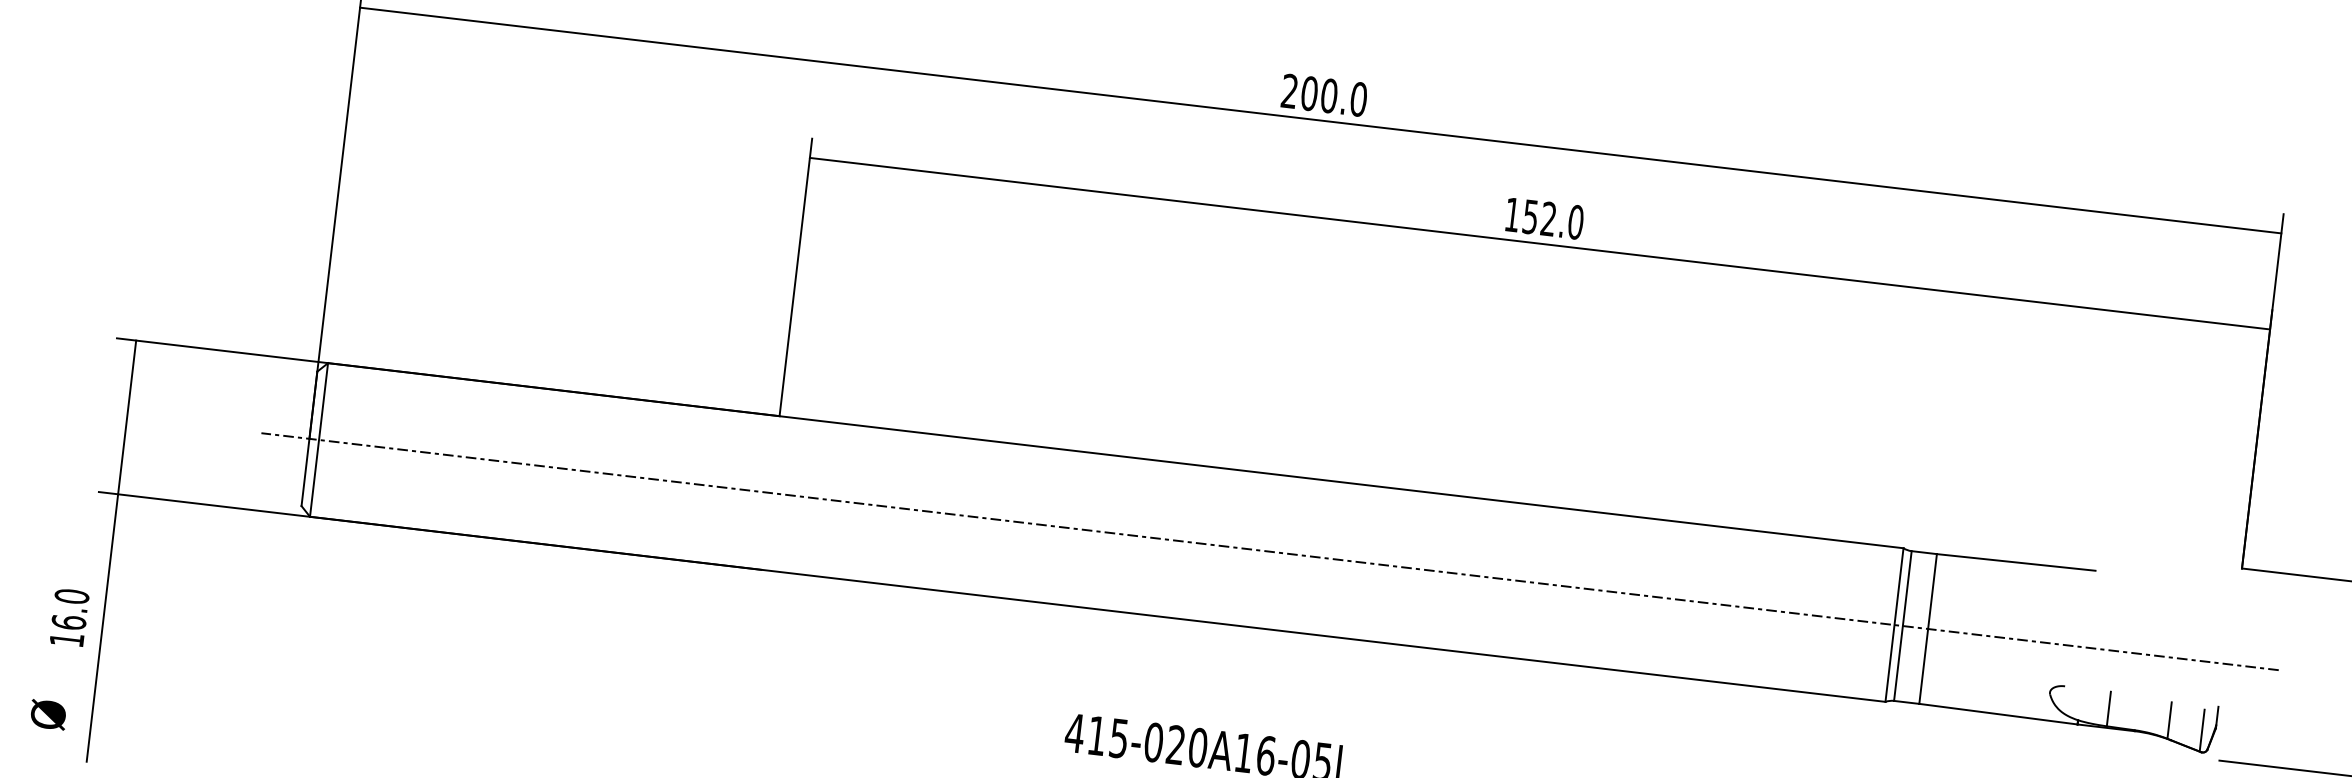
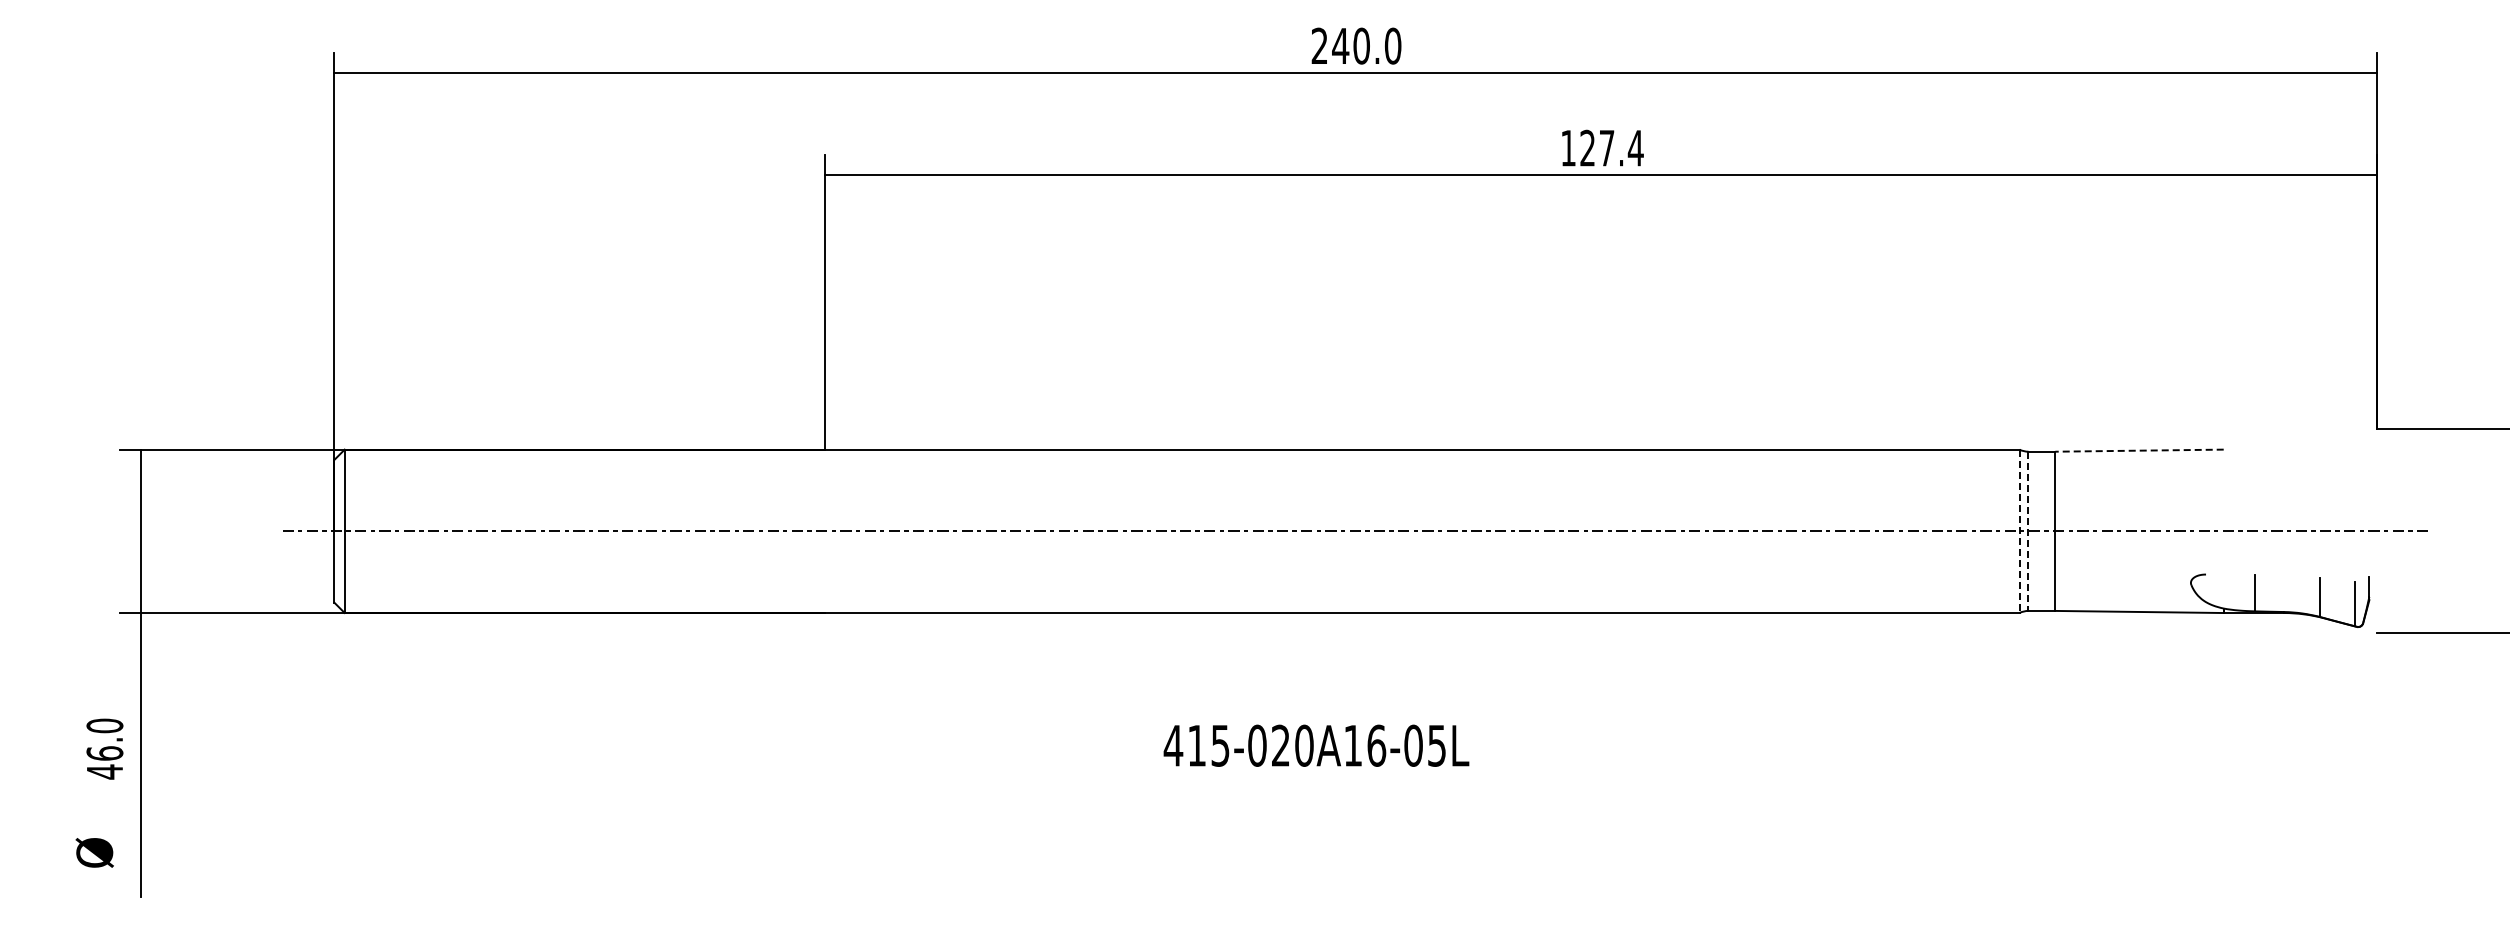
text: (1309, 93) -> (1340, 45), 200.0 -> 240.0
text: (1553, 218) -> (1611, 147), 152.0 -> 127.4
line: (2016, 562) -> (2139, 450), solid -> dashed
line: (1894, 625) -> (2019, 531), solid -> dashed
line: (1902, 626) -> (2028, 531), solid -> dashed
text: (66, 639) -> (104, 771), 16.0 -> 46.0

